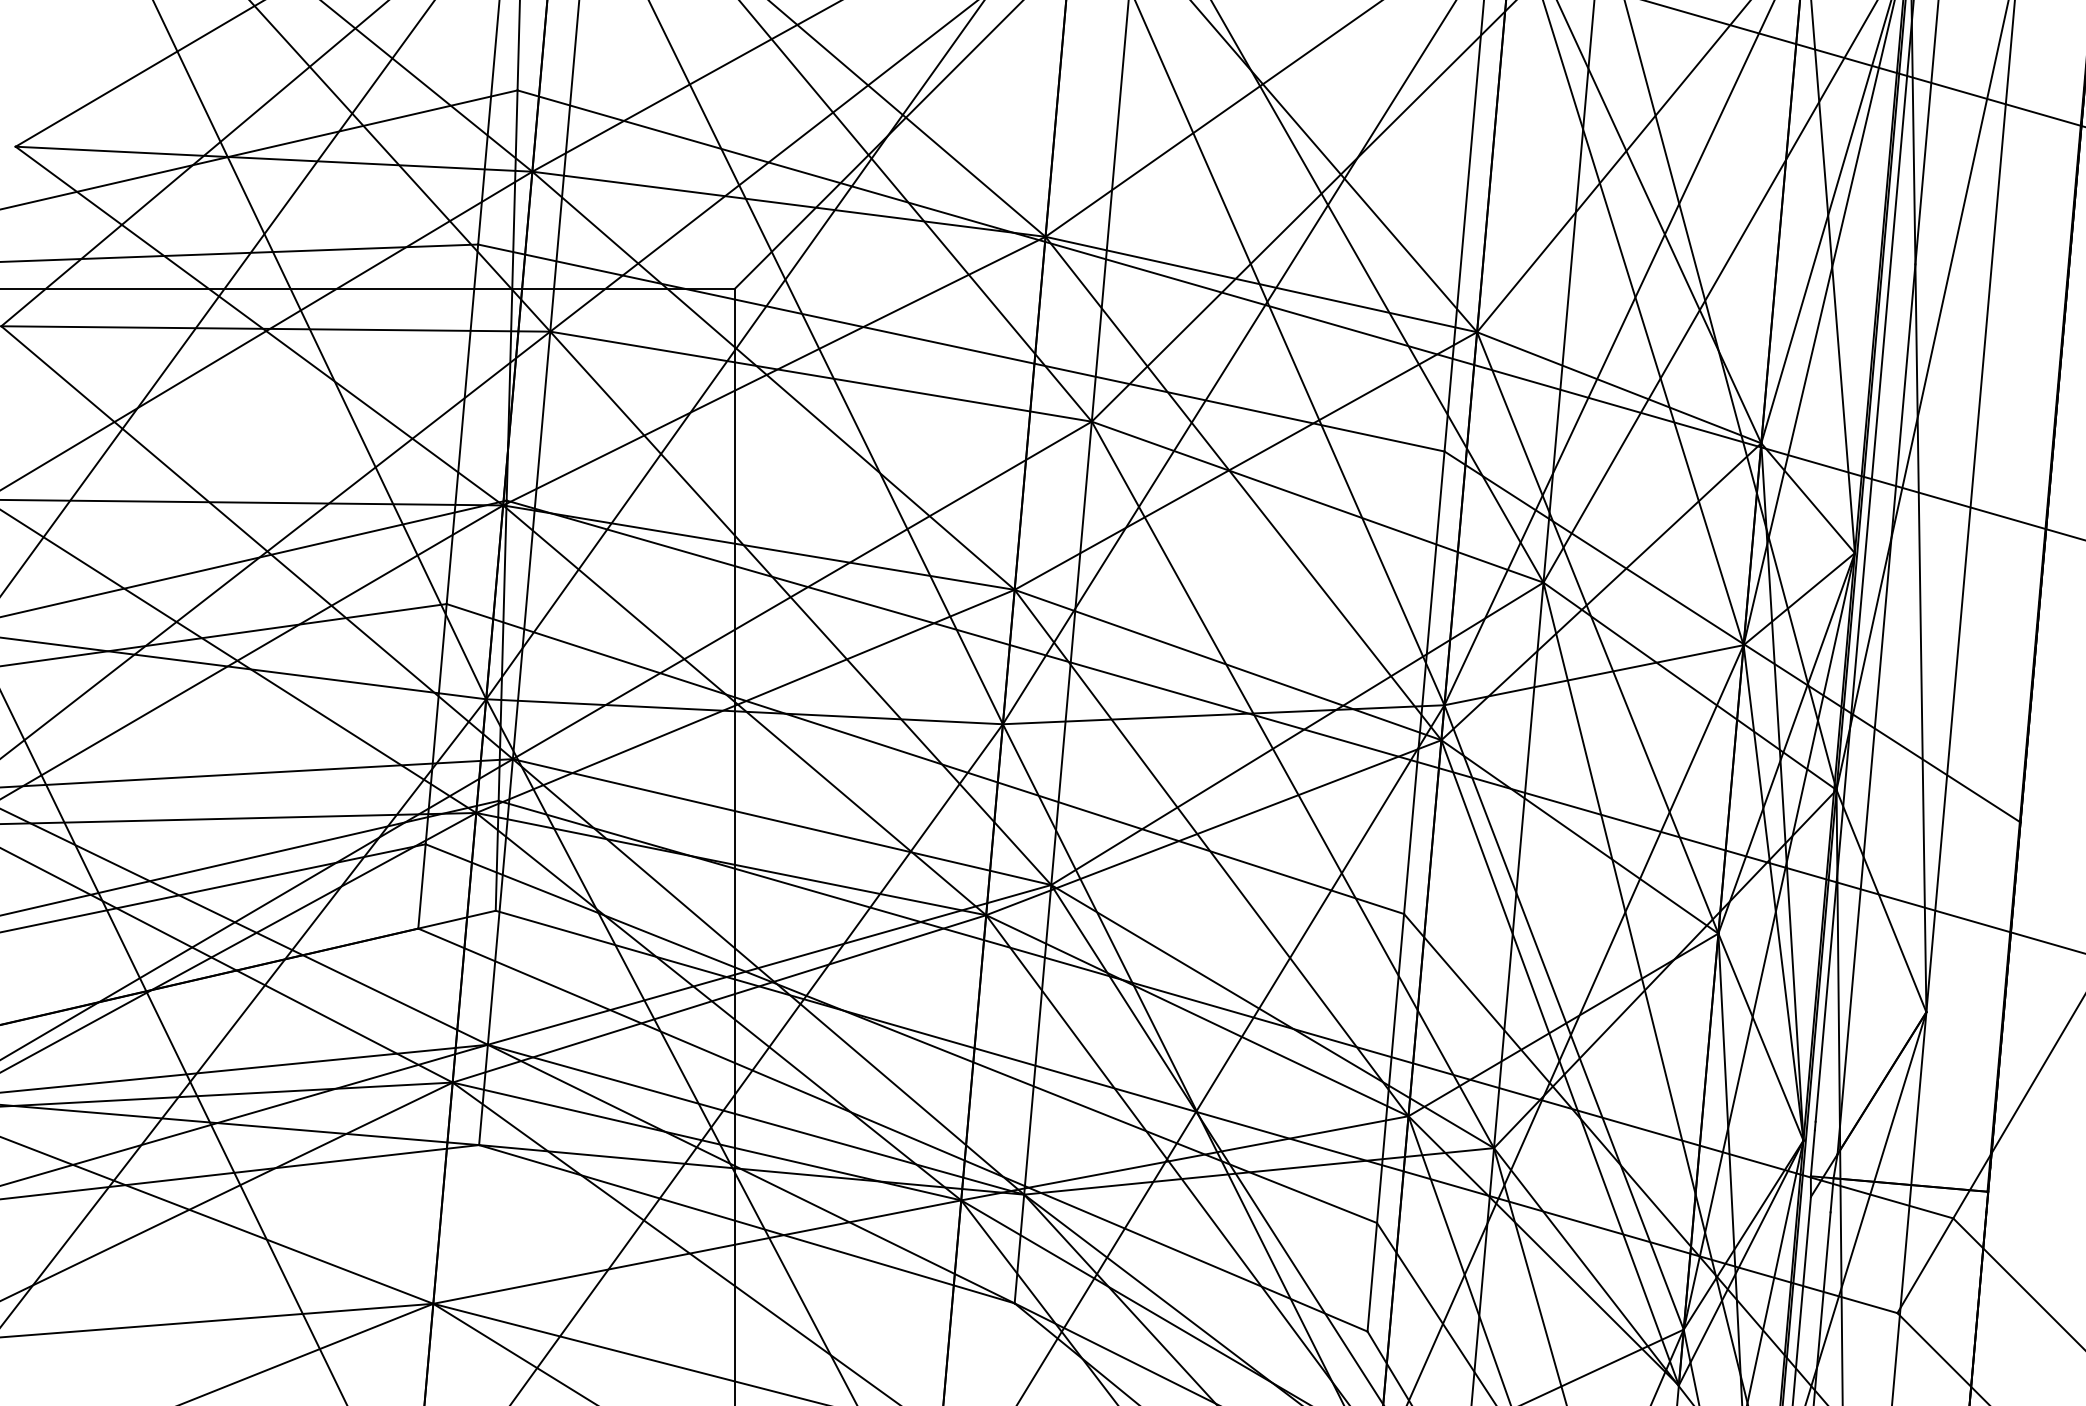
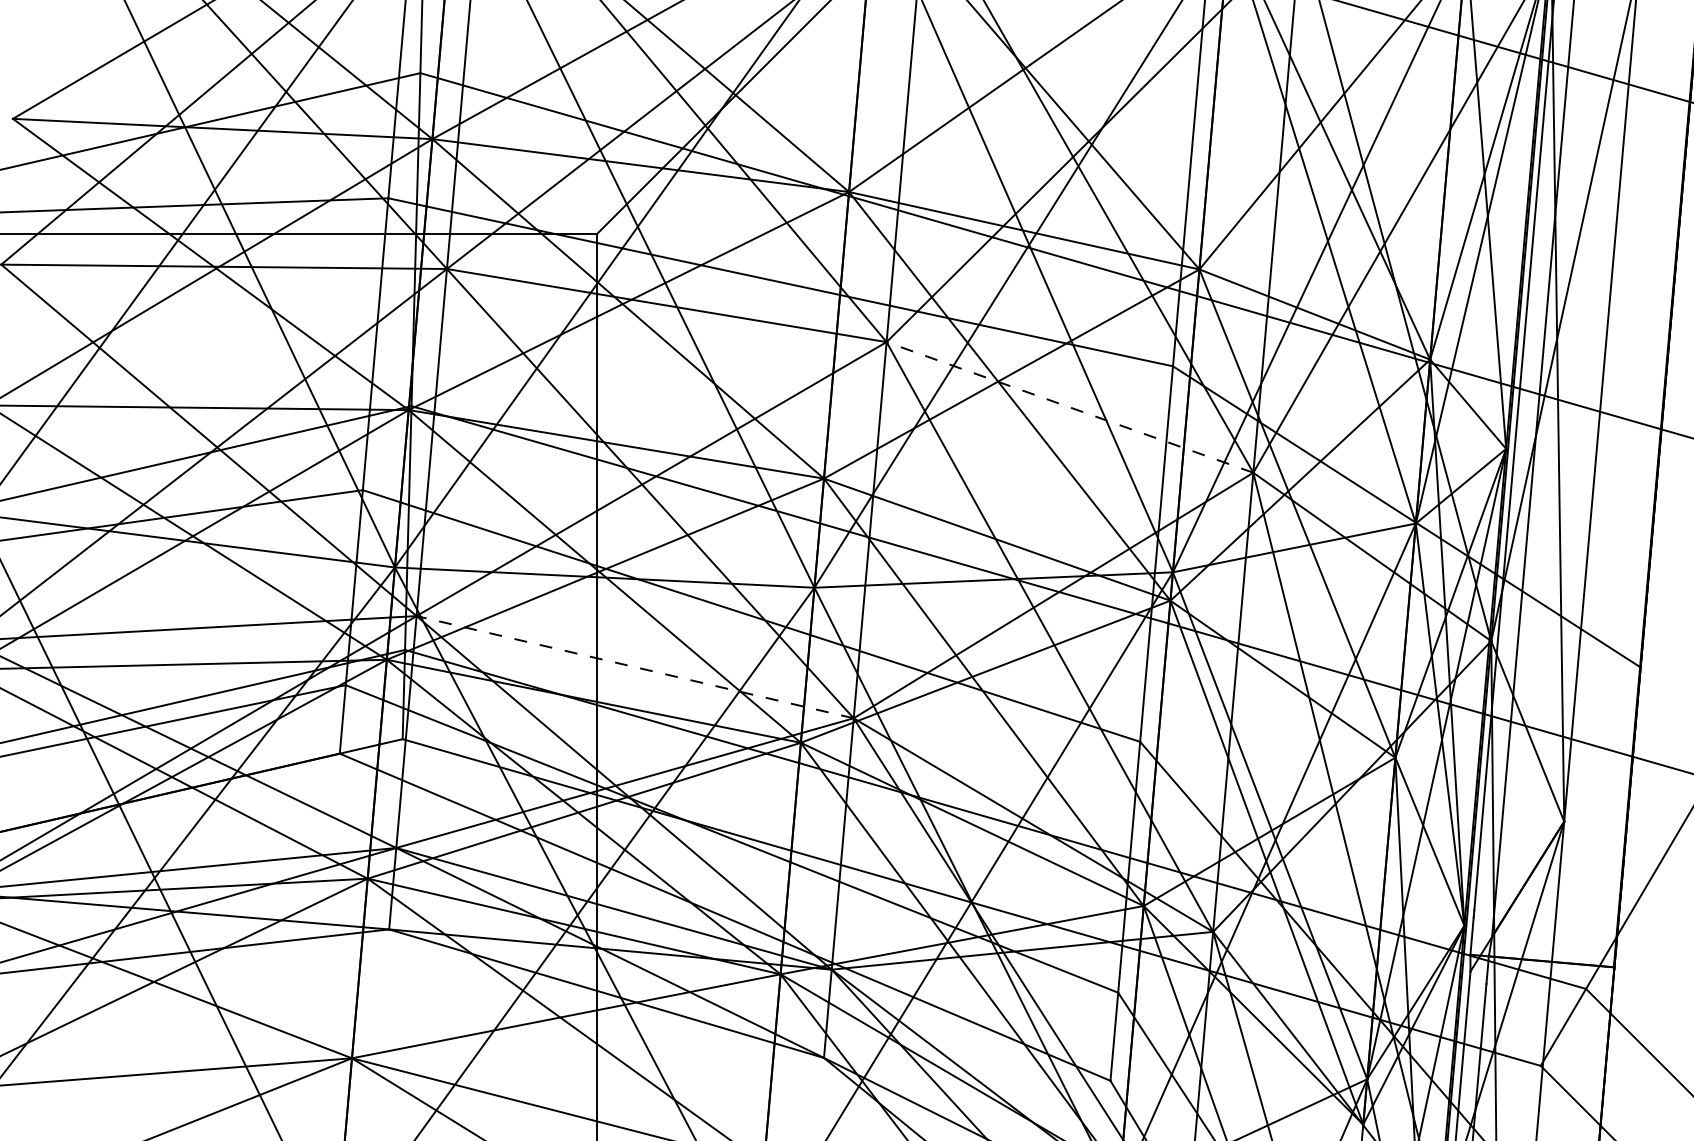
line: (1317, 502) -> (1069, 407), solid -> dashed
line: (781, 821) -> (634, 666), solid -> dashed

